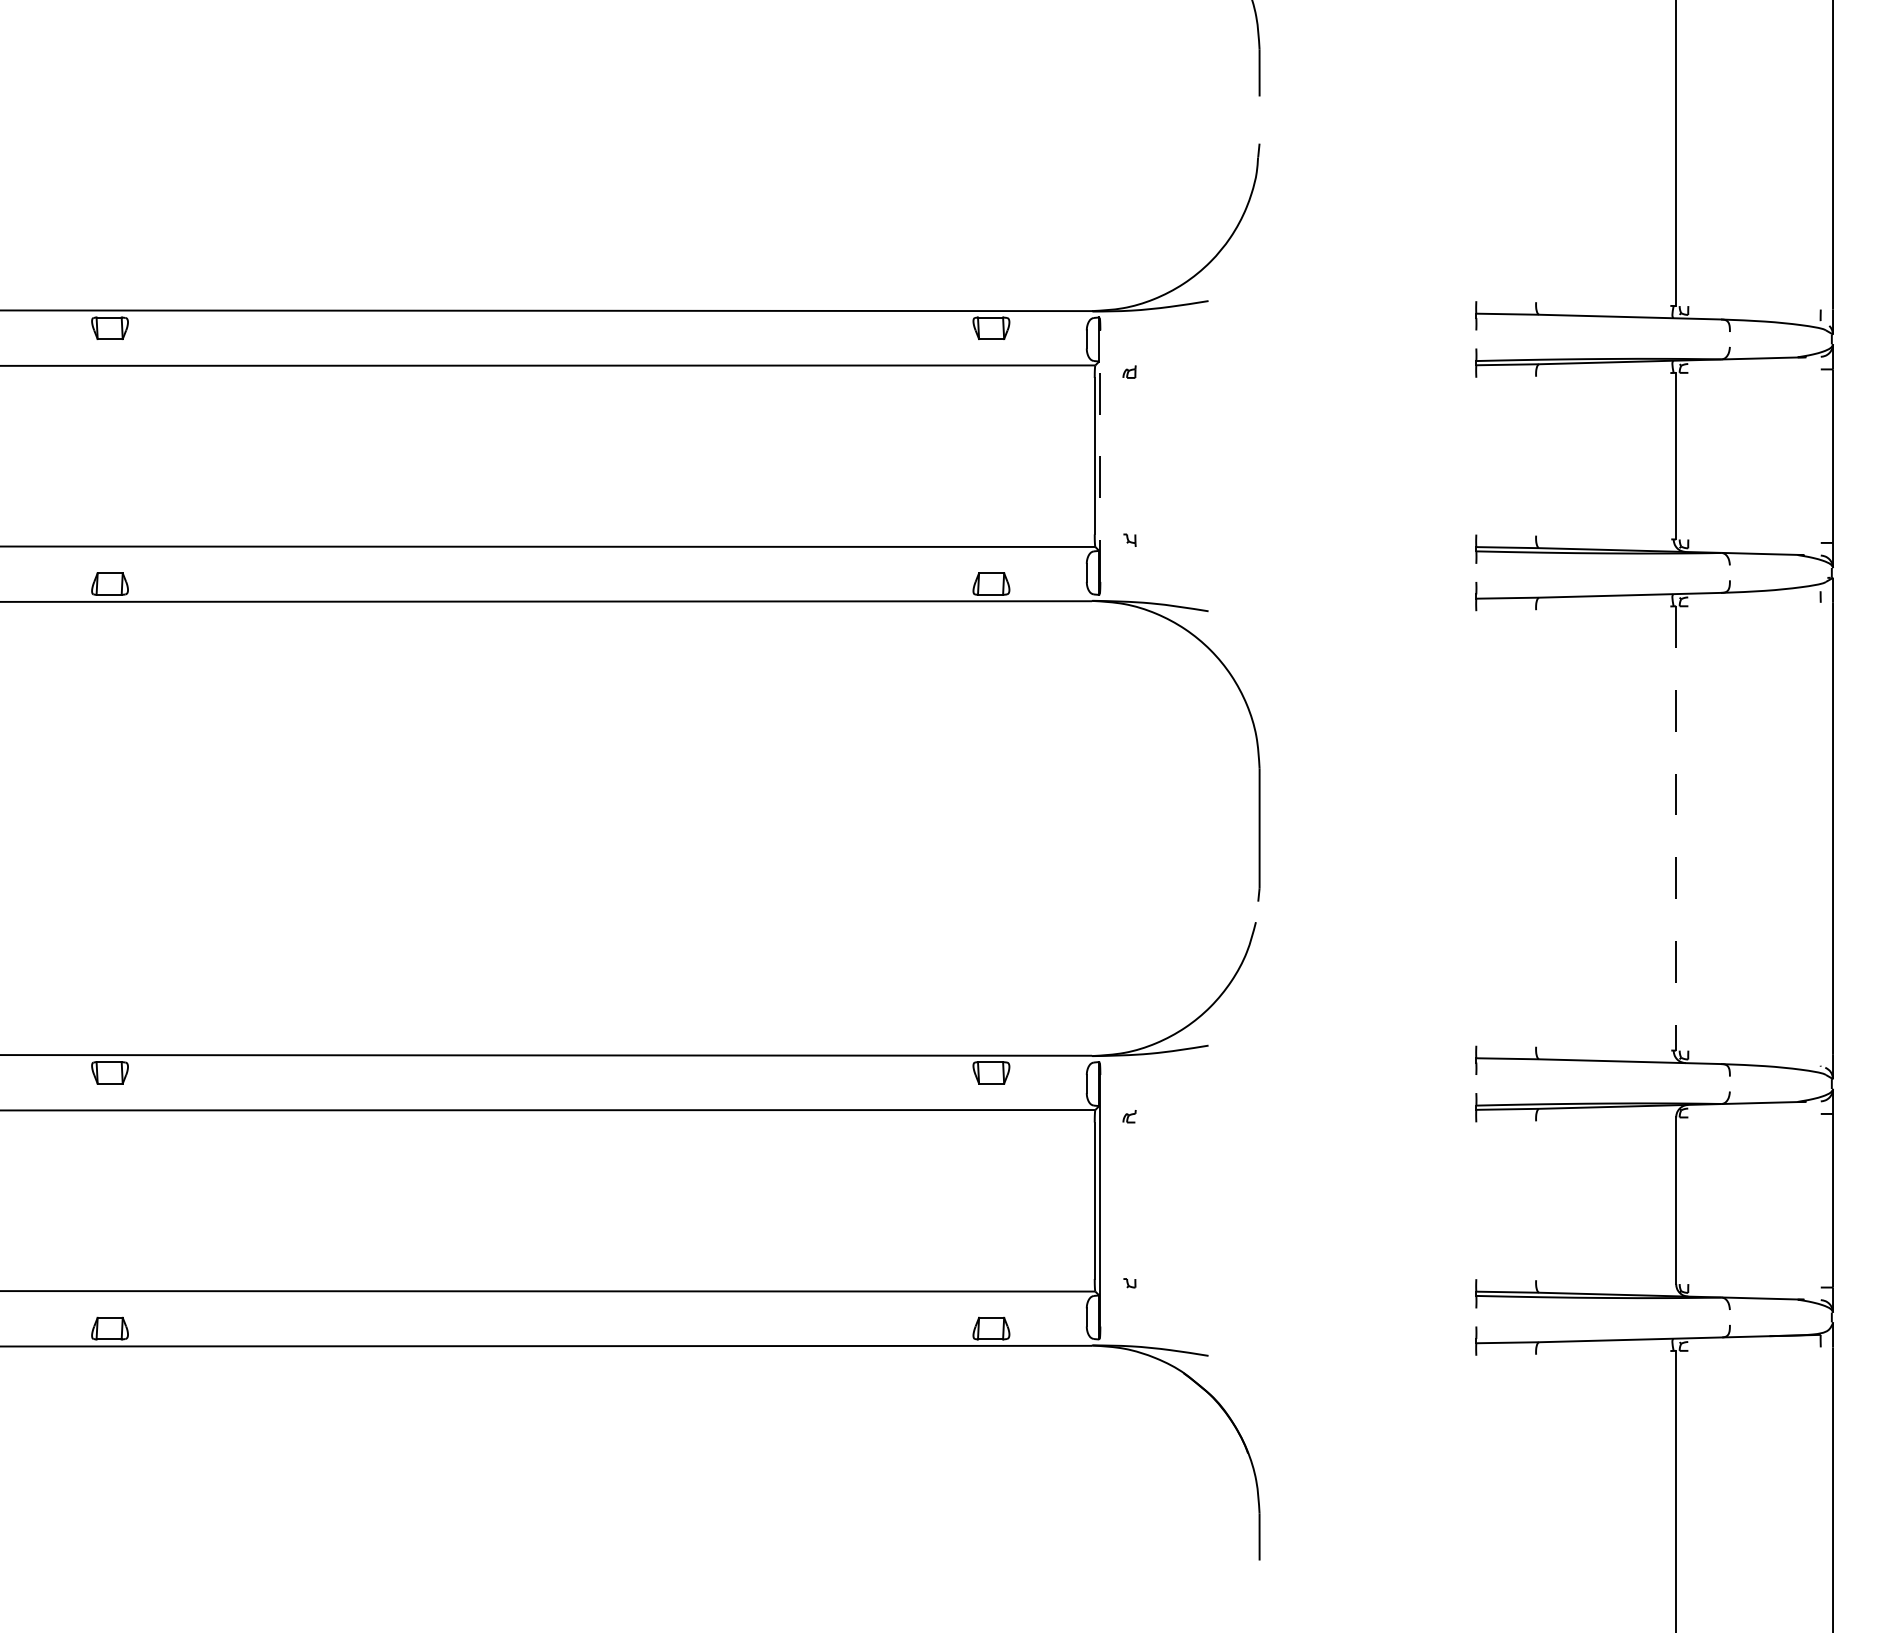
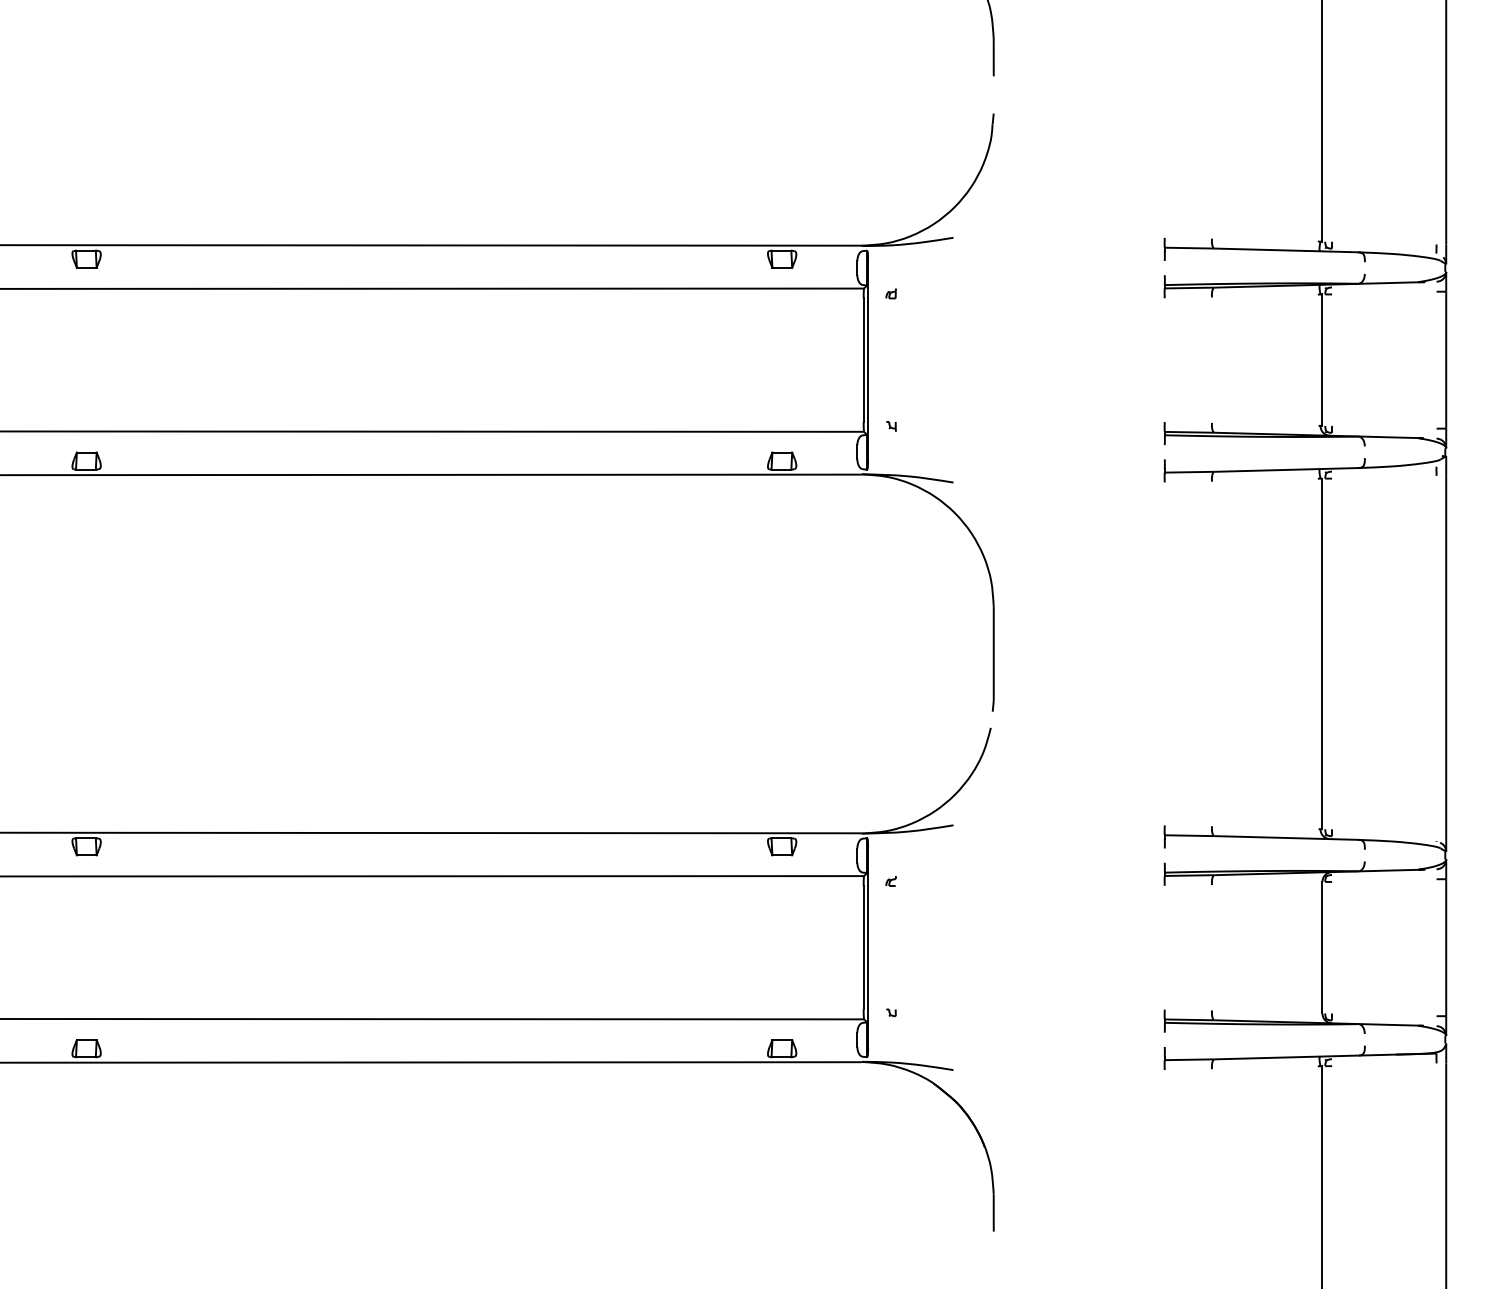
line: (1100, 456) -> (868, 360), dashed -> solid
line: (1676, 828) -> (1322, 653), dashed -> solid

